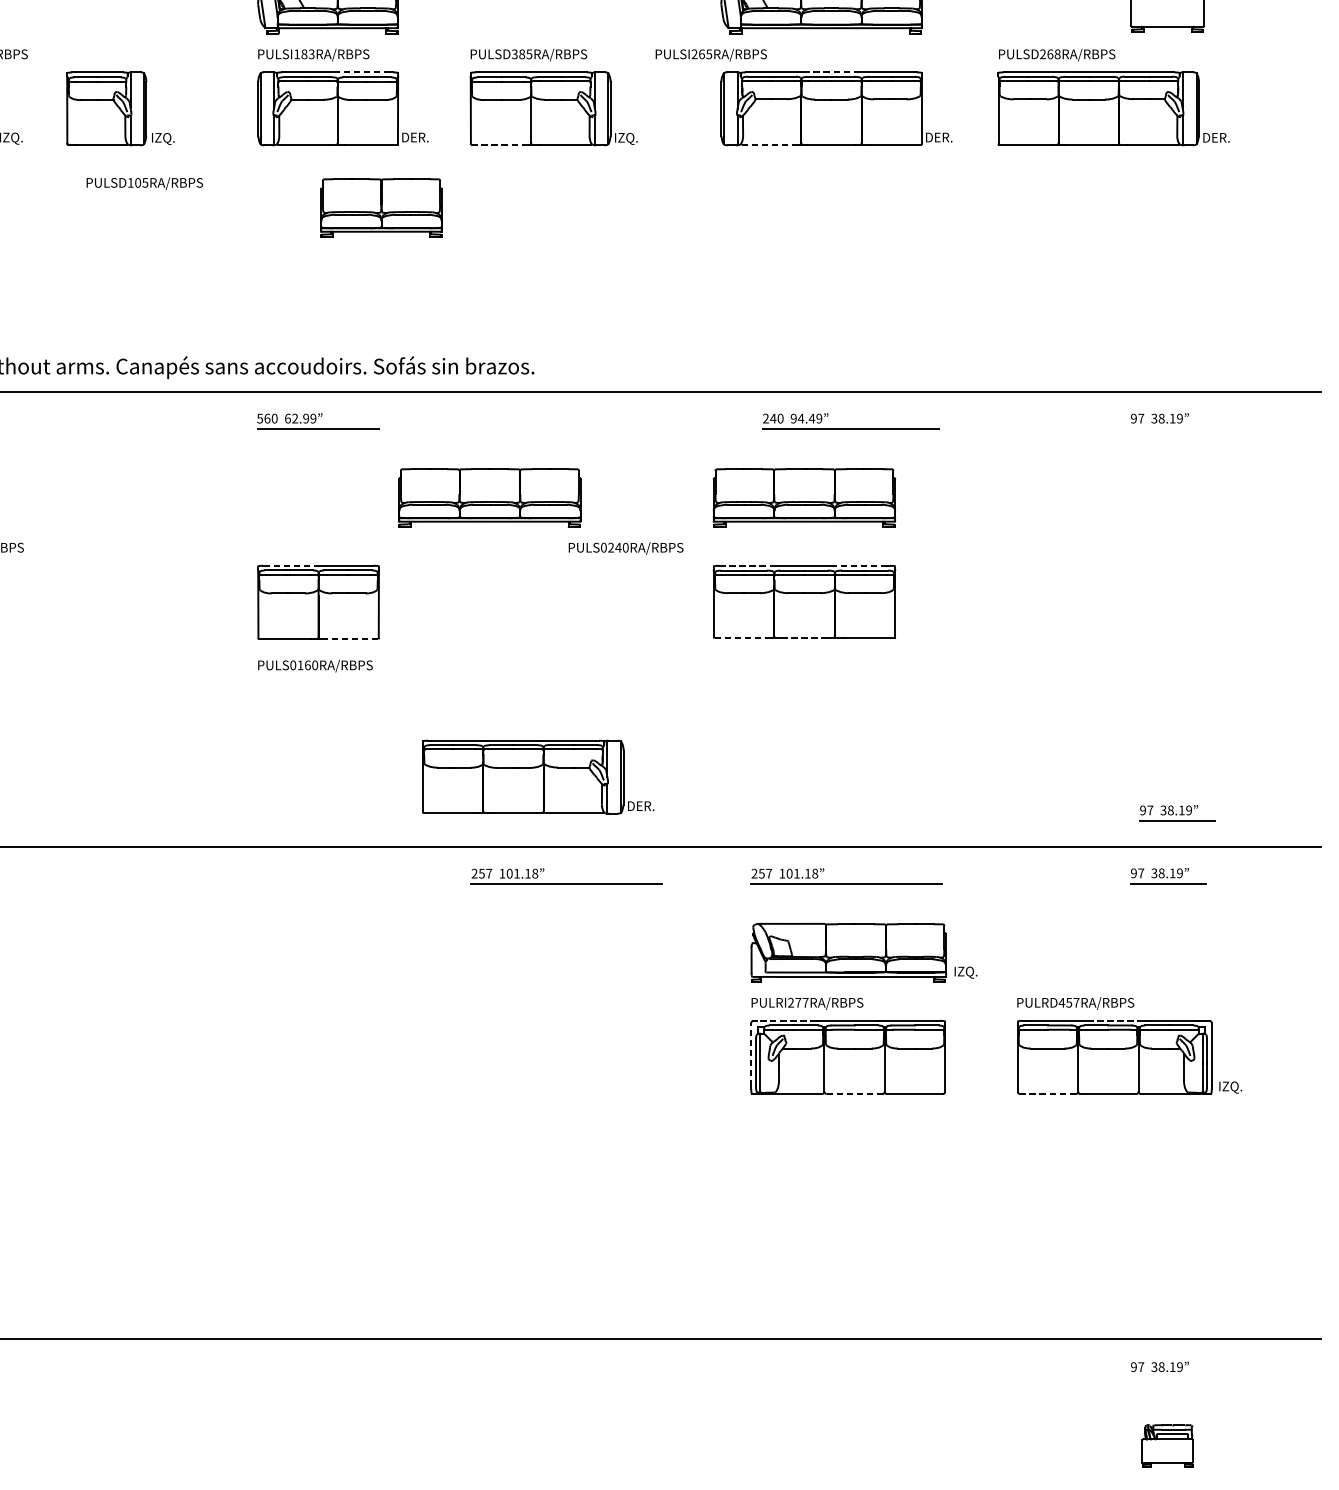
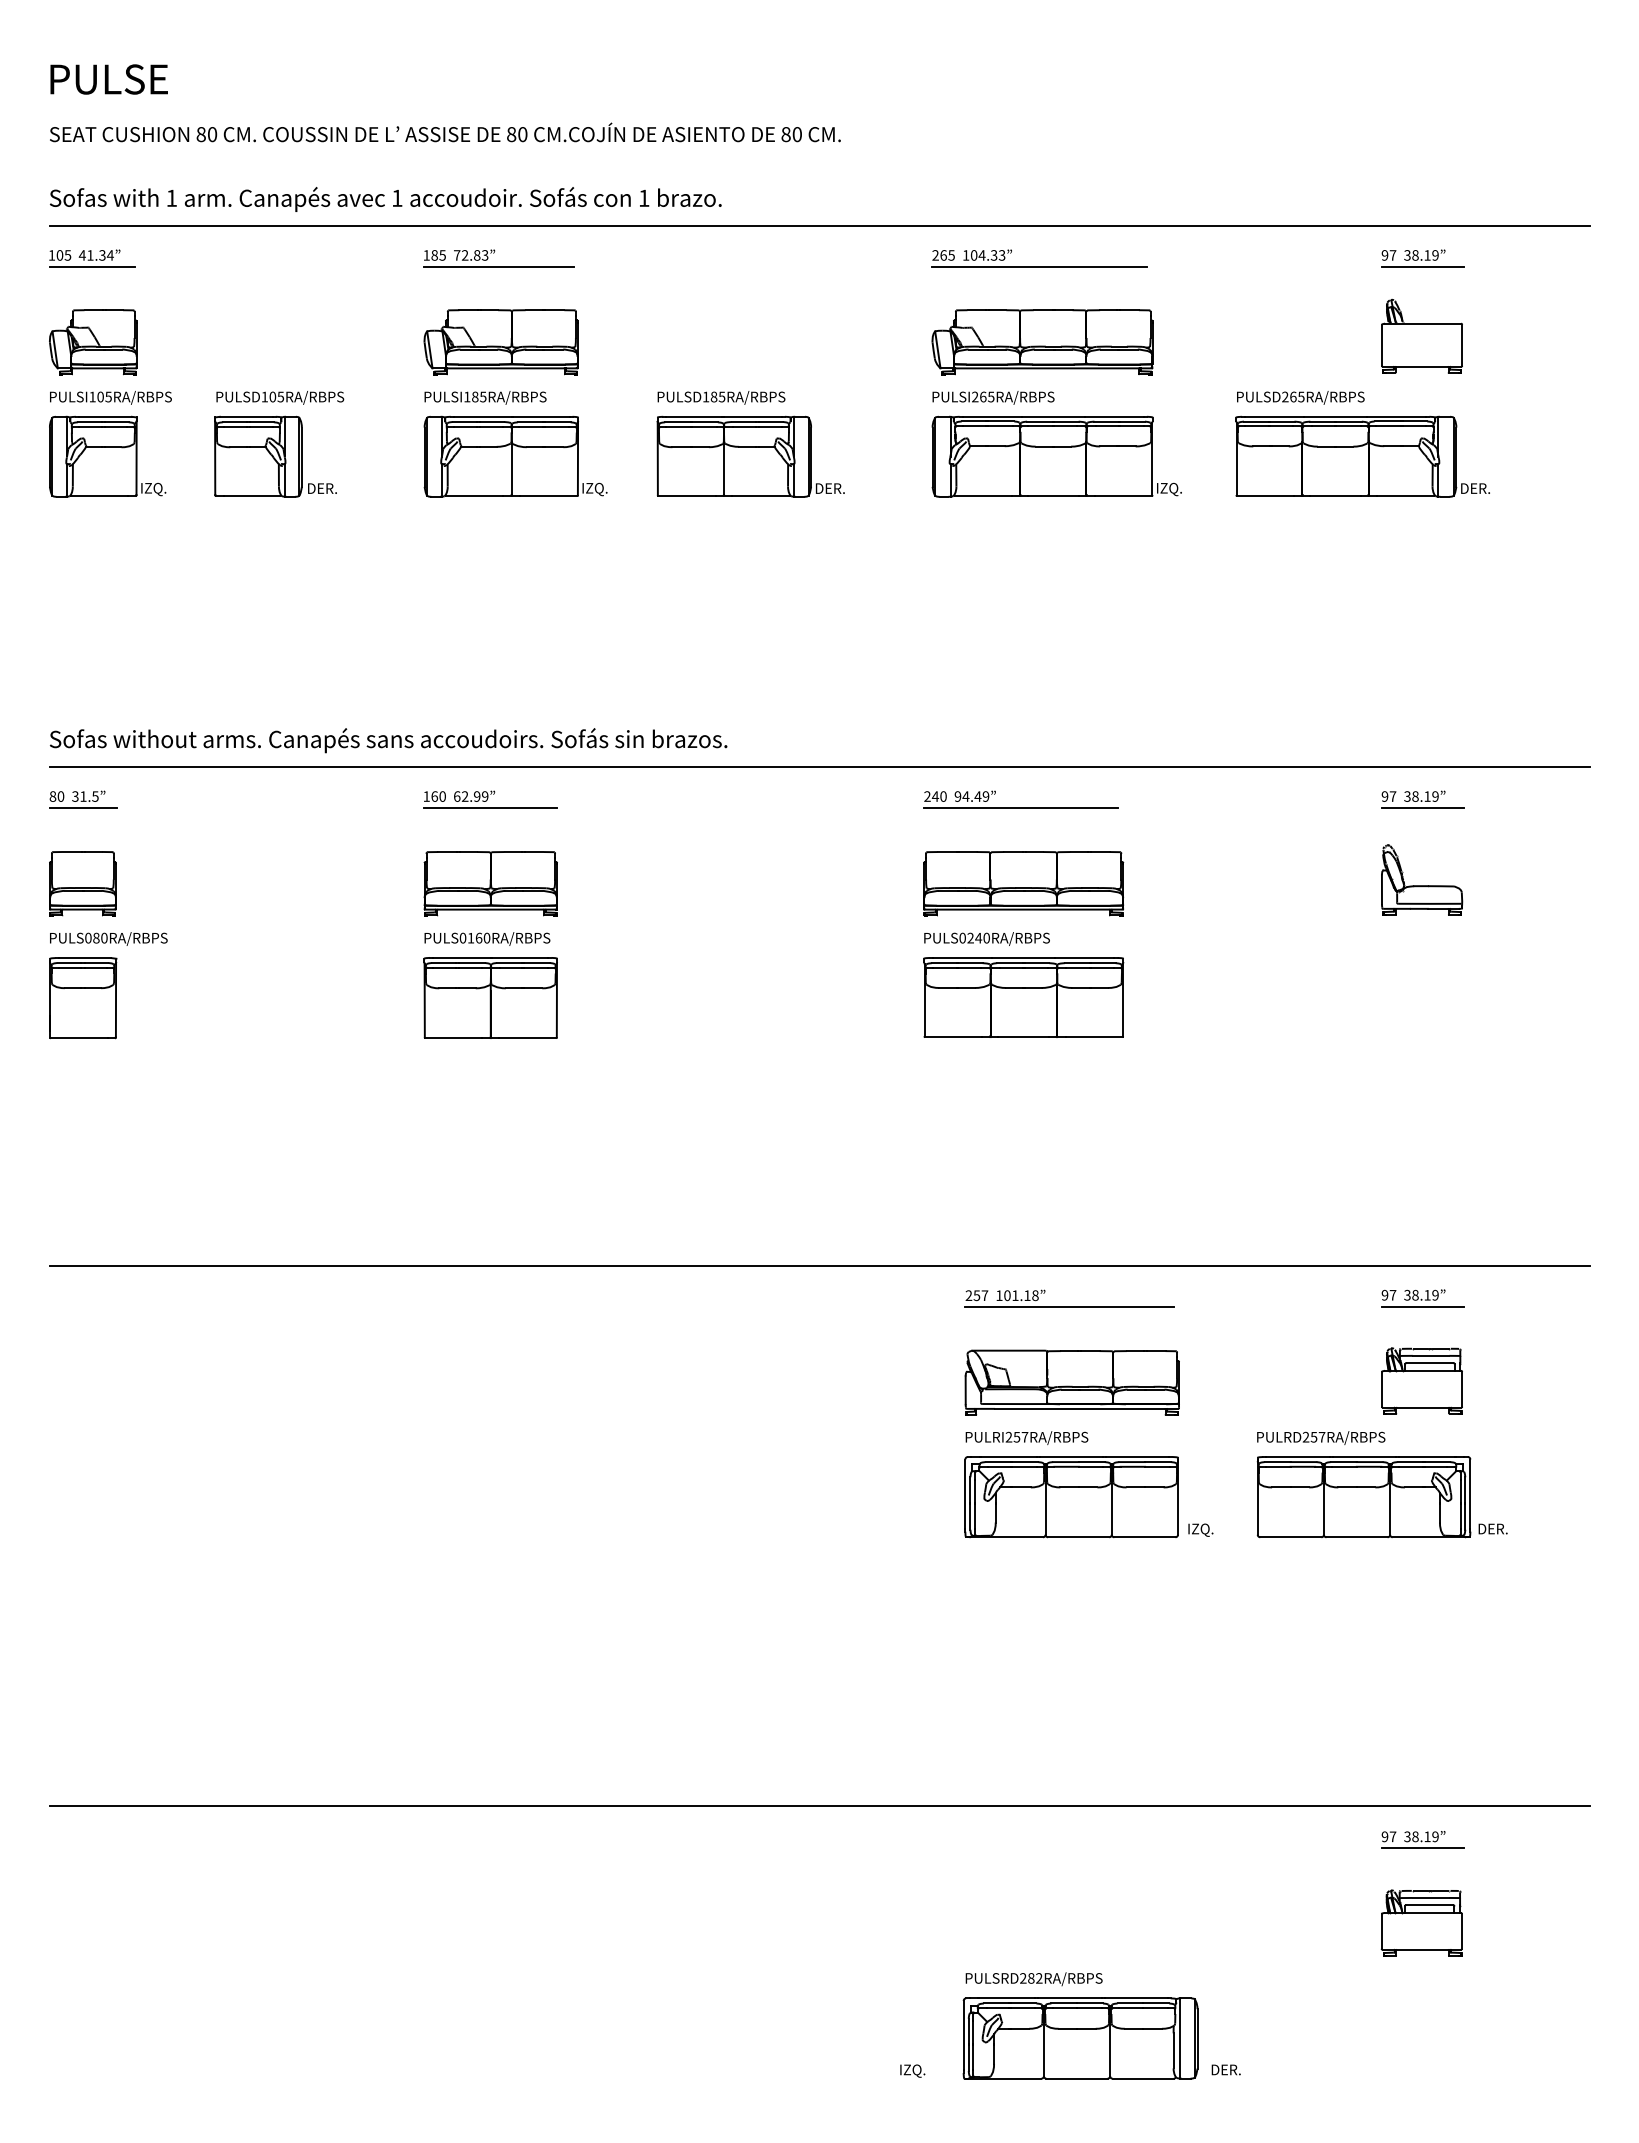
text: (311, 53) -> (483, 396), PULSI183RA/RBPS -> PULSI185RA/RBPS
text: (514, 53) -> (705, 396), PULSD385RA/RBPS -> PULSD185RA/RBPS
text: (1057, 53) -> (1301, 396), PULSD268RA/RBPS -> PULSD265RA/RBPS
text: (711, 54) -> (993, 397), moved
line: (363, 72) -> (540, 416), dashed -> solid
line: (830, 72) -> (1052, 416), dashed -> solid
text: (165, 138) -> (322, 489), IZQ. -> DER.
text: (415, 138) -> (597, 489), DER. -> IZQ.
text: (628, 138) -> (830, 489), IZQ. -> DER.
text: (939, 138) -> (1171, 489), DER. -> IZQ.
line: (497, 145) -> (686, 496), dashed -> solid
line: (767, 145) -> (983, 496), dashed -> solid
text: (145, 183) -> (280, 397), moved
part: (381, 207) -> (490, 883), moved
text: (259, 418) -> (426, 796), 560 -> 160
part: (850, 428) -> (1020, 807), moved
line: (1168, 429) -> (1422, 808), added
part: (1168, 494) -> (1422, 879), added
part: (489, 497) -> (678, 883), removed
text: (625, 548) -> (986, 938), moved
line: (292, 565) -> (462, 957), dashed -> solid
line: (748, 565) -> (962, 957), dashed -> solid
line: (859, 565) -> (1084, 957), dashed -> solid
line: (740, 638) -> (953, 1037), dashed -> solid
line: (804, 638) -> (1023, 1037), dashed -> solid
line: (352, 639) -> (527, 1038), dashed -> solid
text: (315, 665) -> (487, 938), moved
part: (538, 776) -> (731, 1189), removed
part: (1177, 813) -> (1432, 1229), removed
part: (566, 883) -> (762, 1306), removed
part: (1167, 951) -> (1421, 1380), added
text: (965, 972) -> (1200, 1529), moved
text: (1061, 1002) -> (1305, 1436), PULRD457RA/RBPS -> PULRD257RA/RBPS
text: (797, 1003) -> (1016, 1437), PULRI277RA/RBPS -> PULRI257RA/RBPS
line: (786, 1021) -> (1004, 1457), dashed -> solid
line: (1115, 1021) -> (1364, 1457), dashed -> solid
line: (751, 1055) -> (965, 1494), dashed -> solid
text: (1232, 1086) -> (1493, 1529), IZQ. -> DER.
line: (854, 1094) -> (1078, 1537), dashed -> solid
line: (1047, 1094) -> (1290, 1537), dashed -> solid
line: (1168, 1377) -> (1422, 1848), added
part: (1167, 1445) -> (1421, 1922), size x1.43

